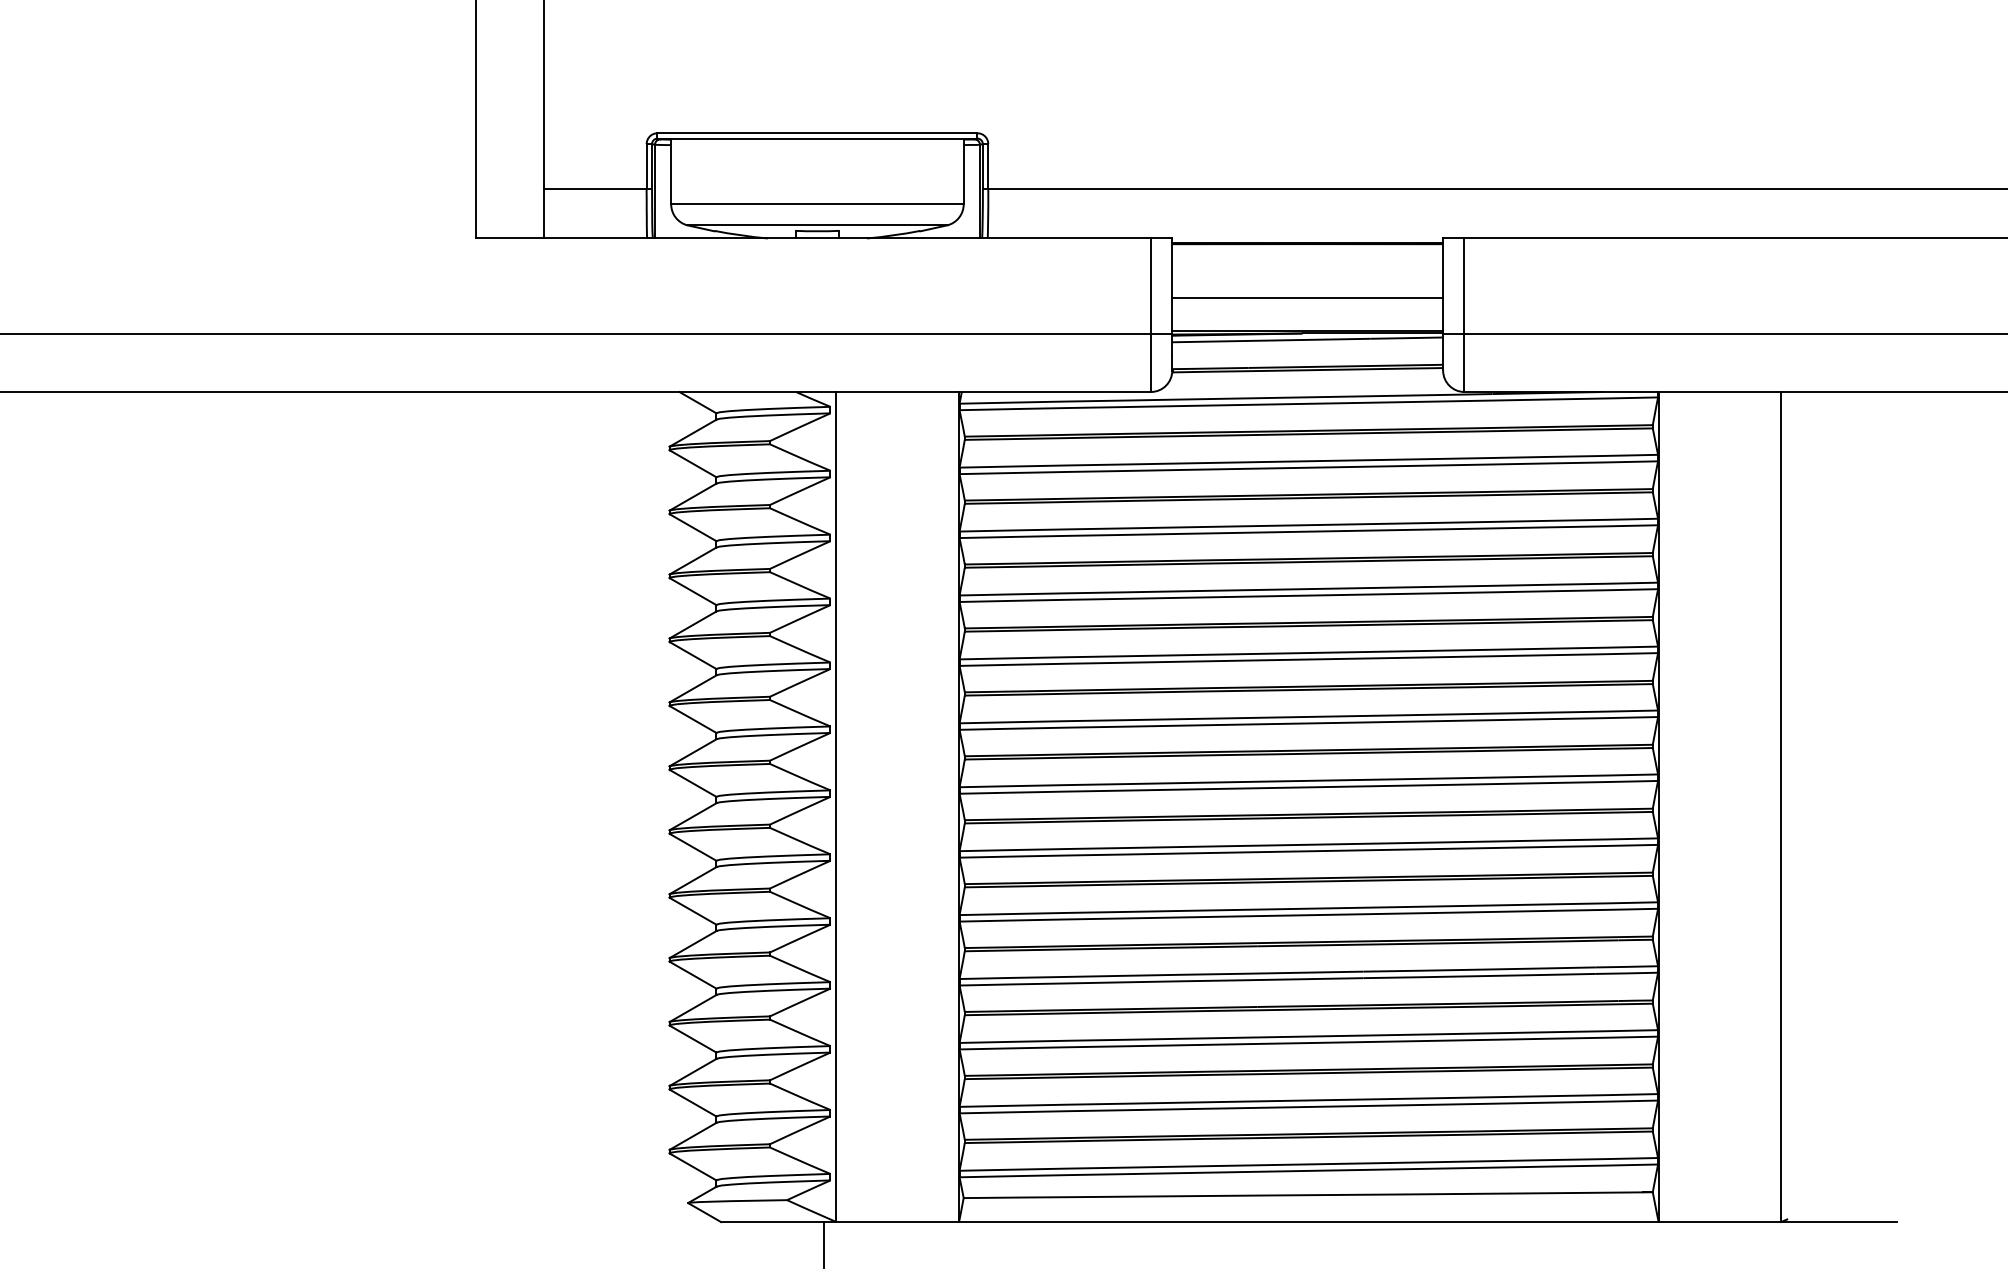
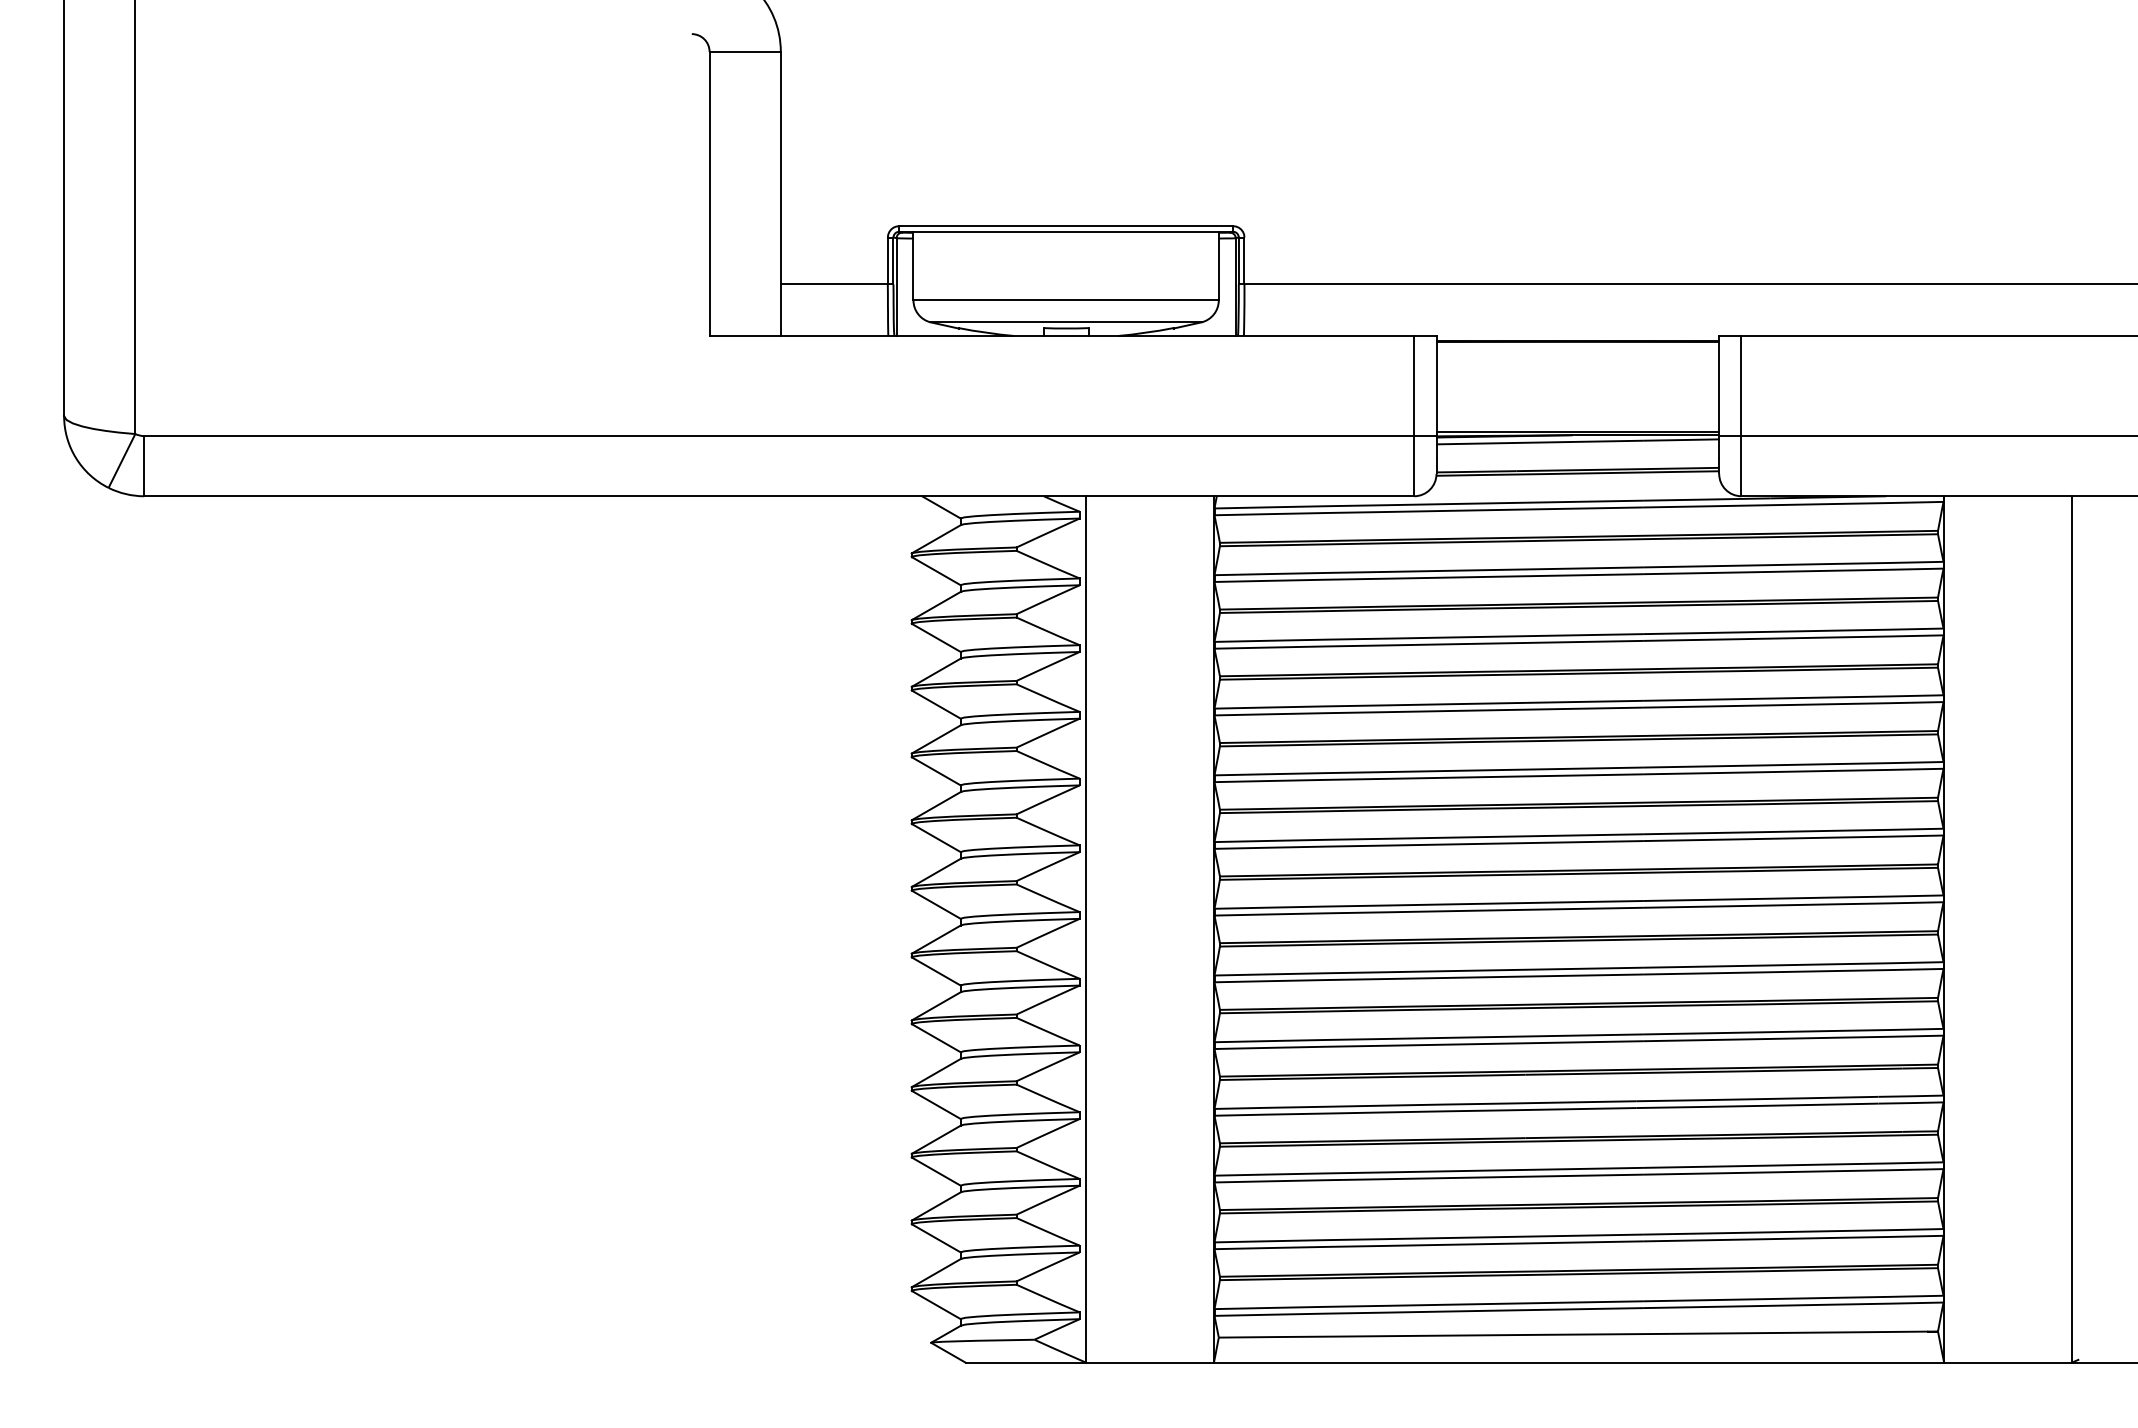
line: (1307, 298) -> (1577, 398), removed
line: (823, 1244) -> (1072, 1386), removed

